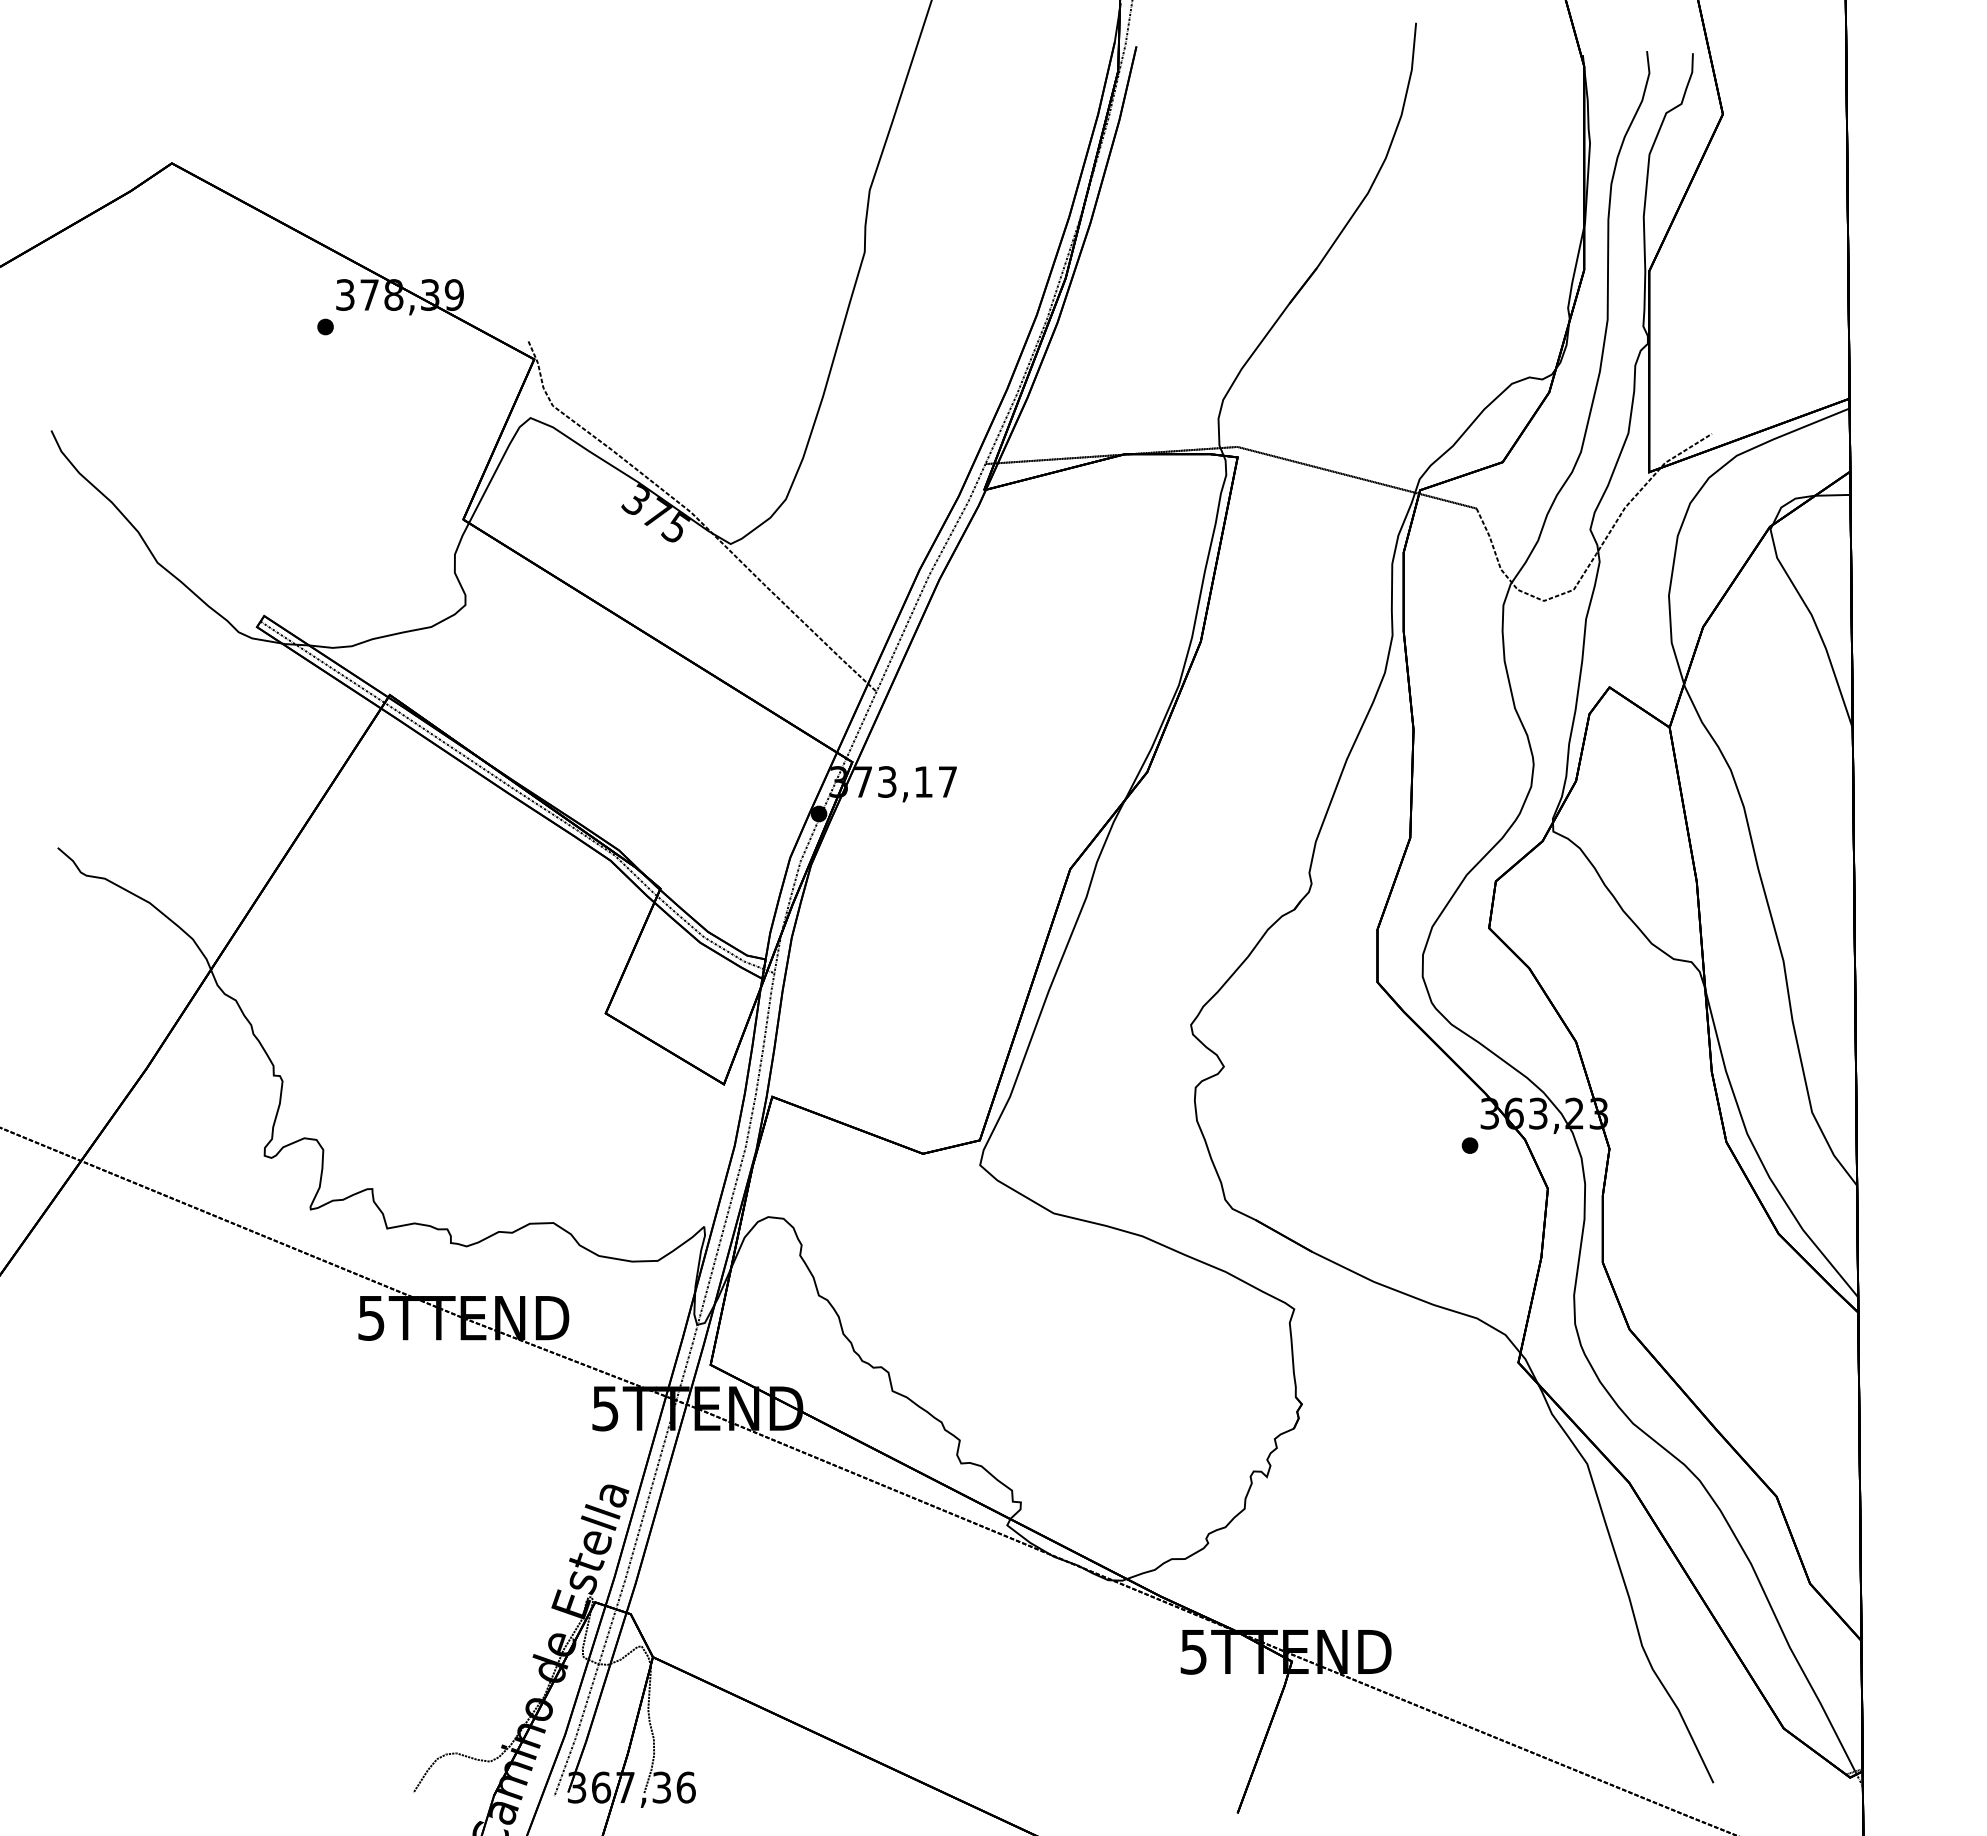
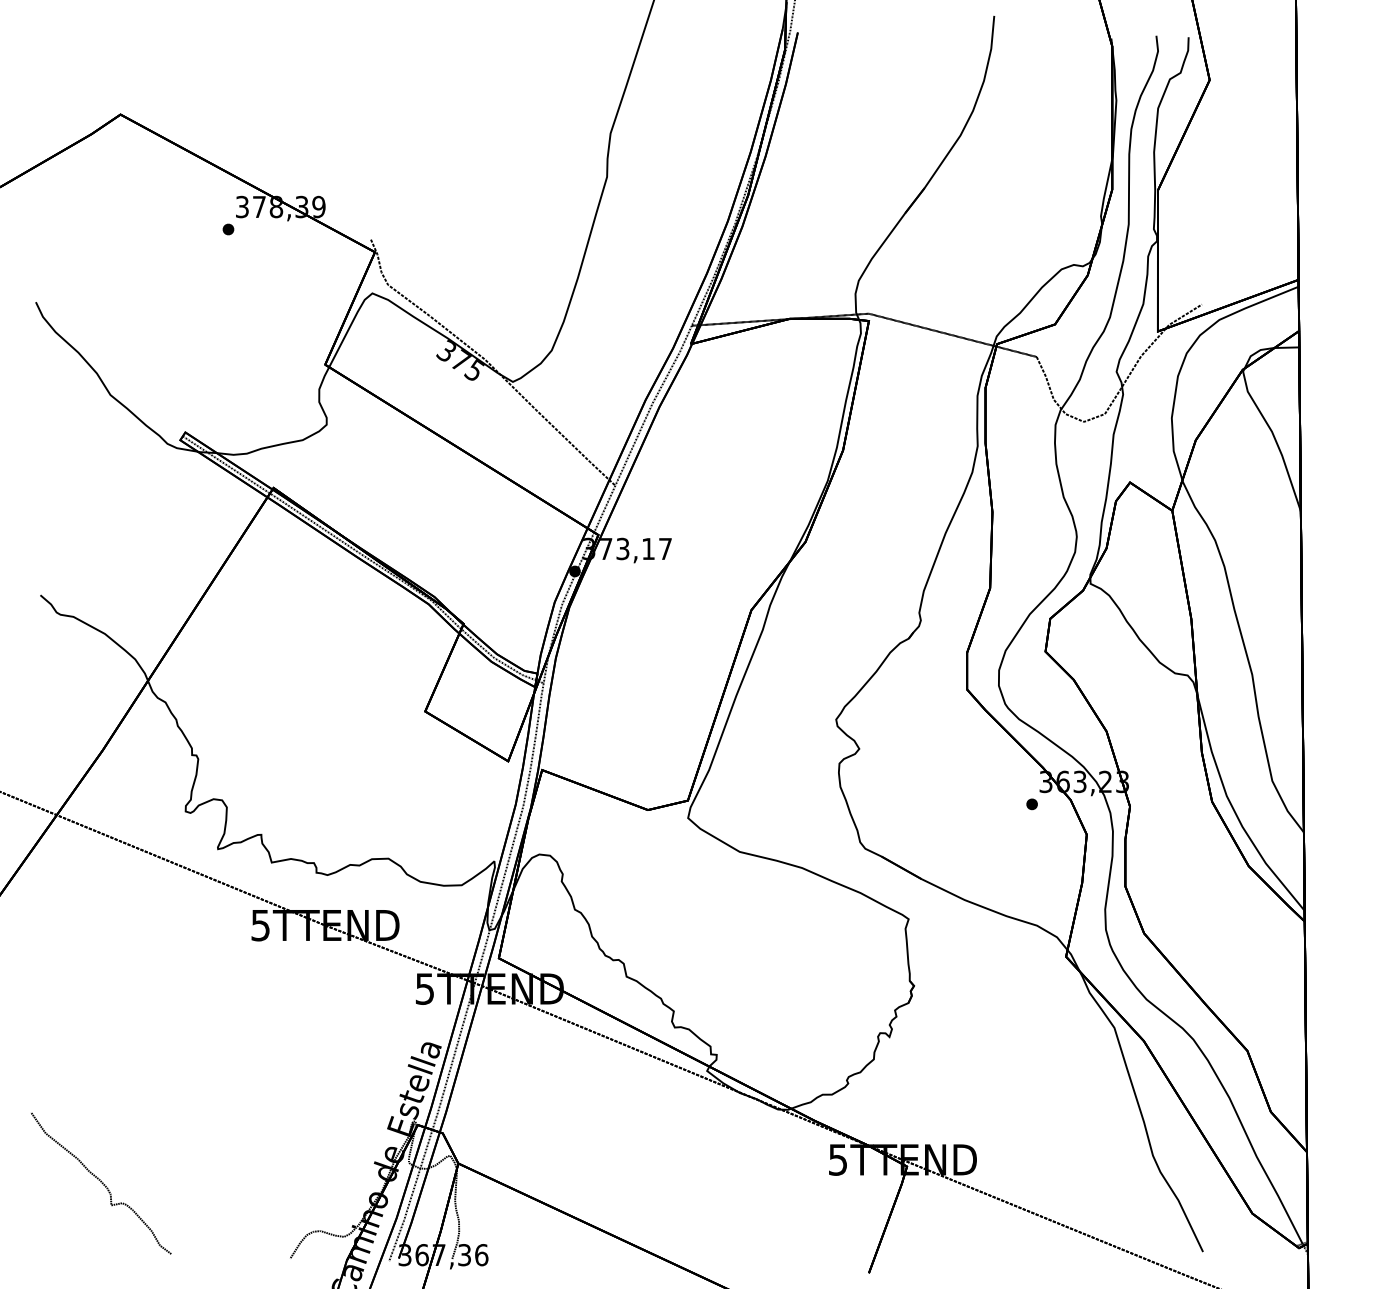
curve: (145, 1685) -> (102, 1183), added

